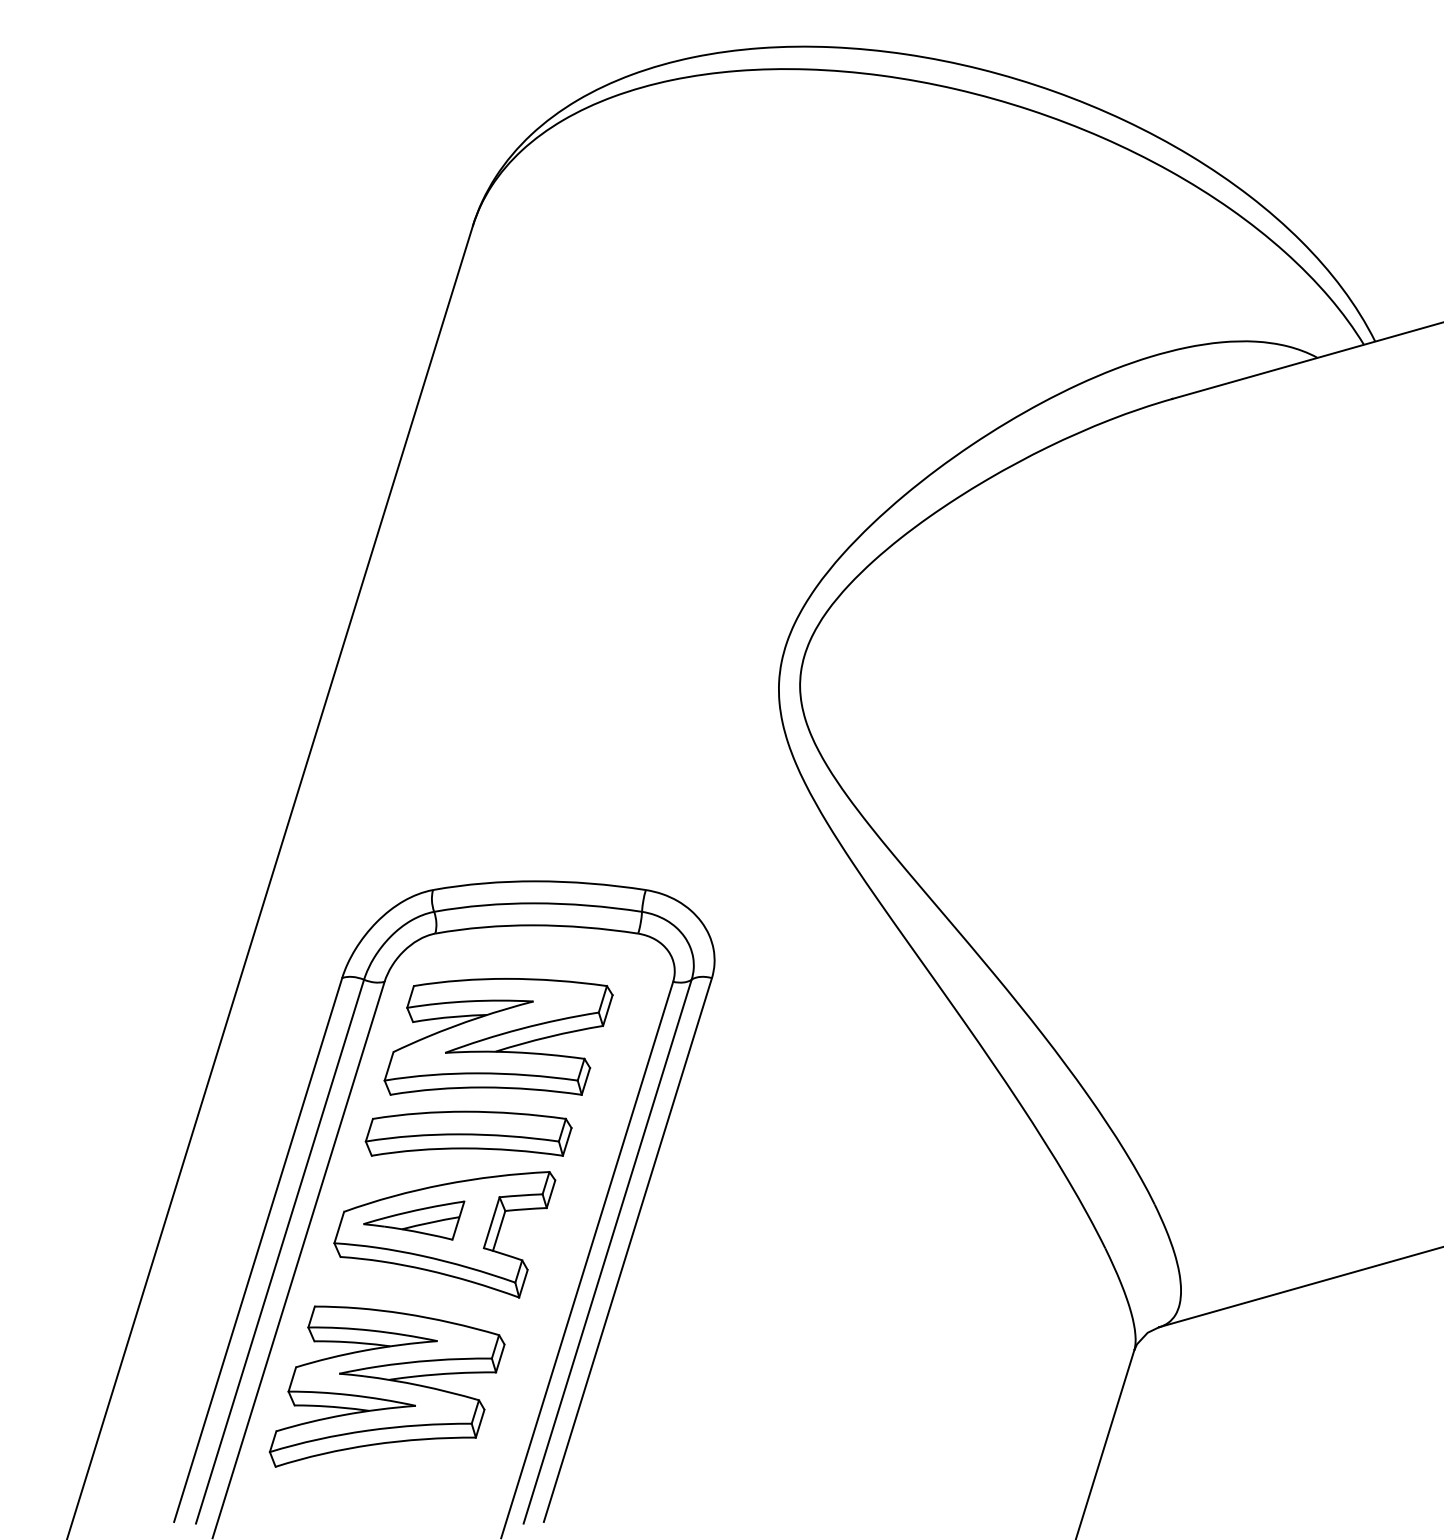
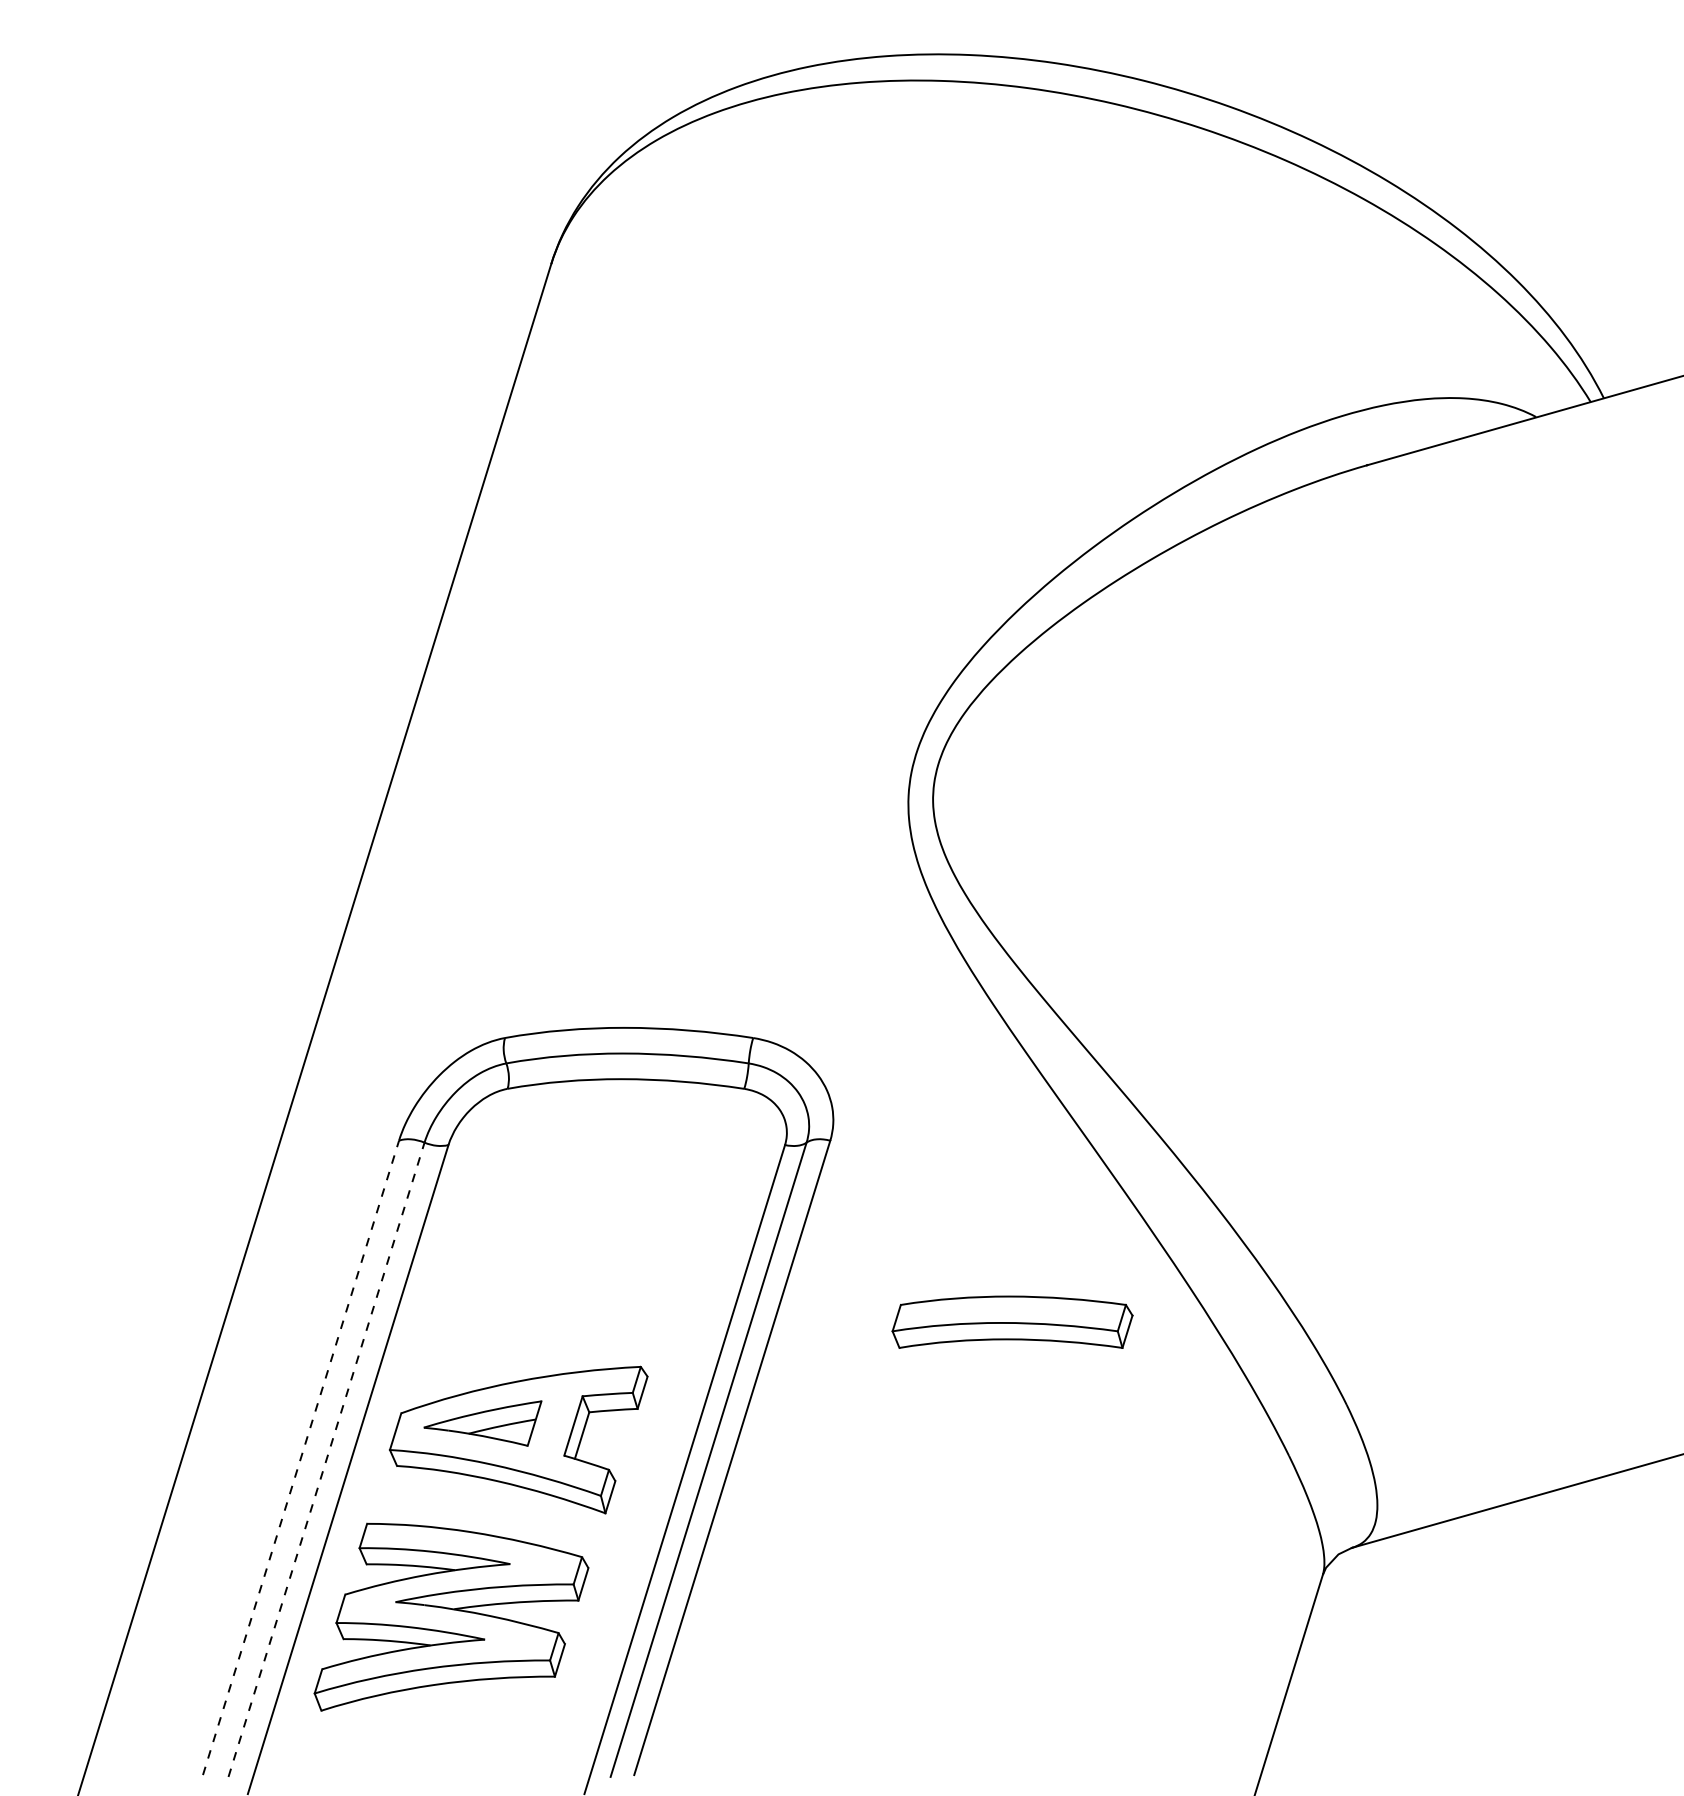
part: (498, 1036) -> (581, 1208), removed
part: (468, 1133) -> (1012, 1321), moved
line: (258, 1249) -> (301, 1457), solid -> dashed
line: (280, 1251) -> (326, 1459), solid -> dashed

